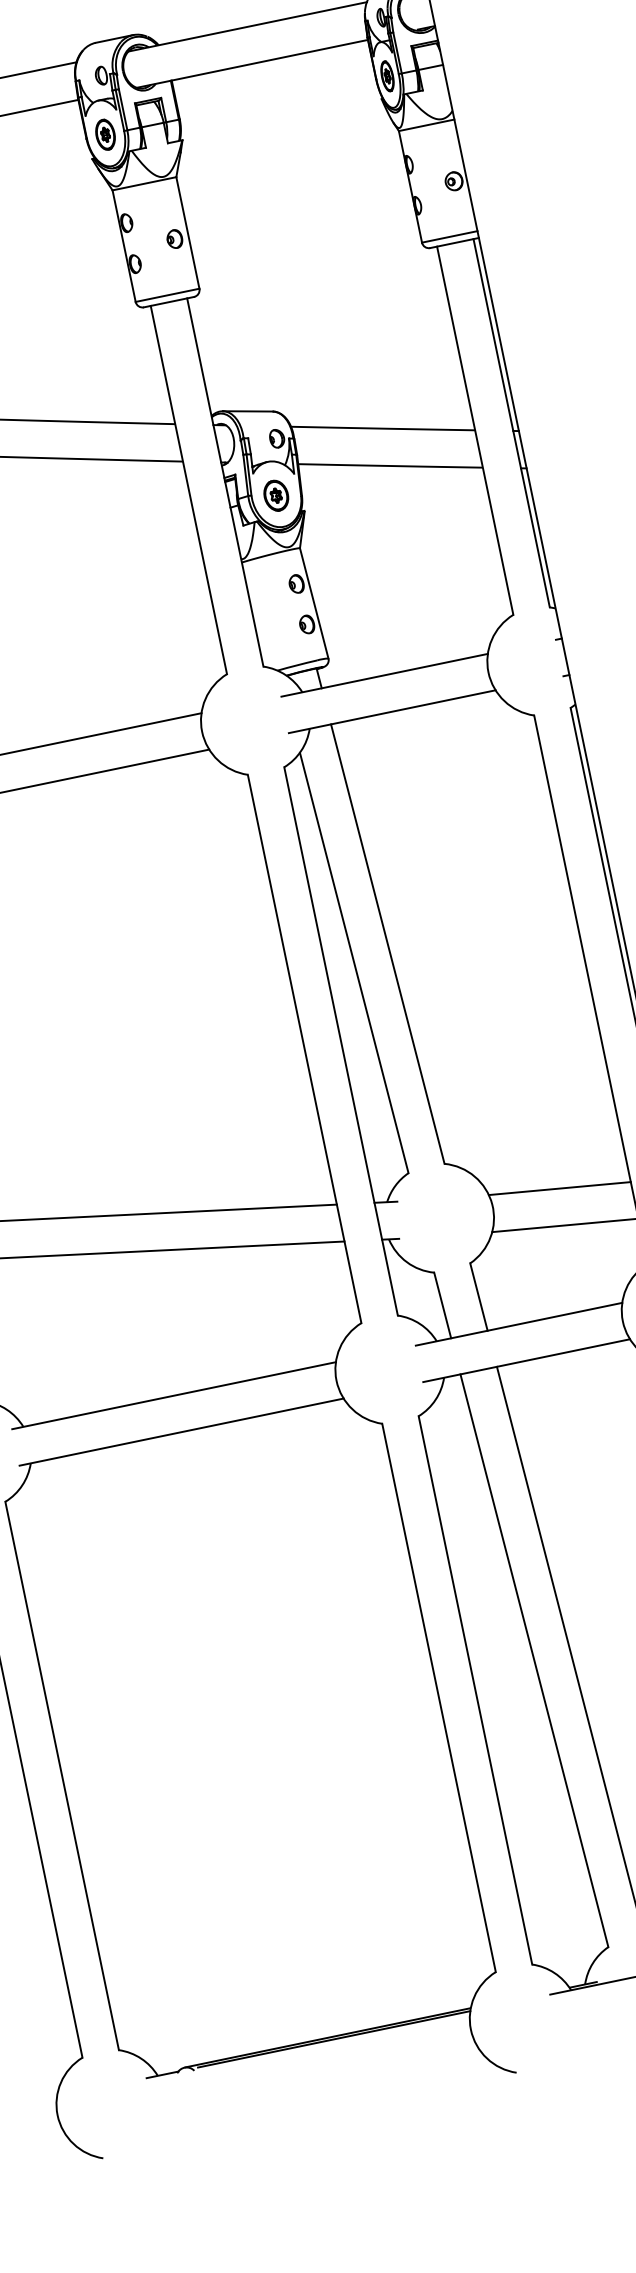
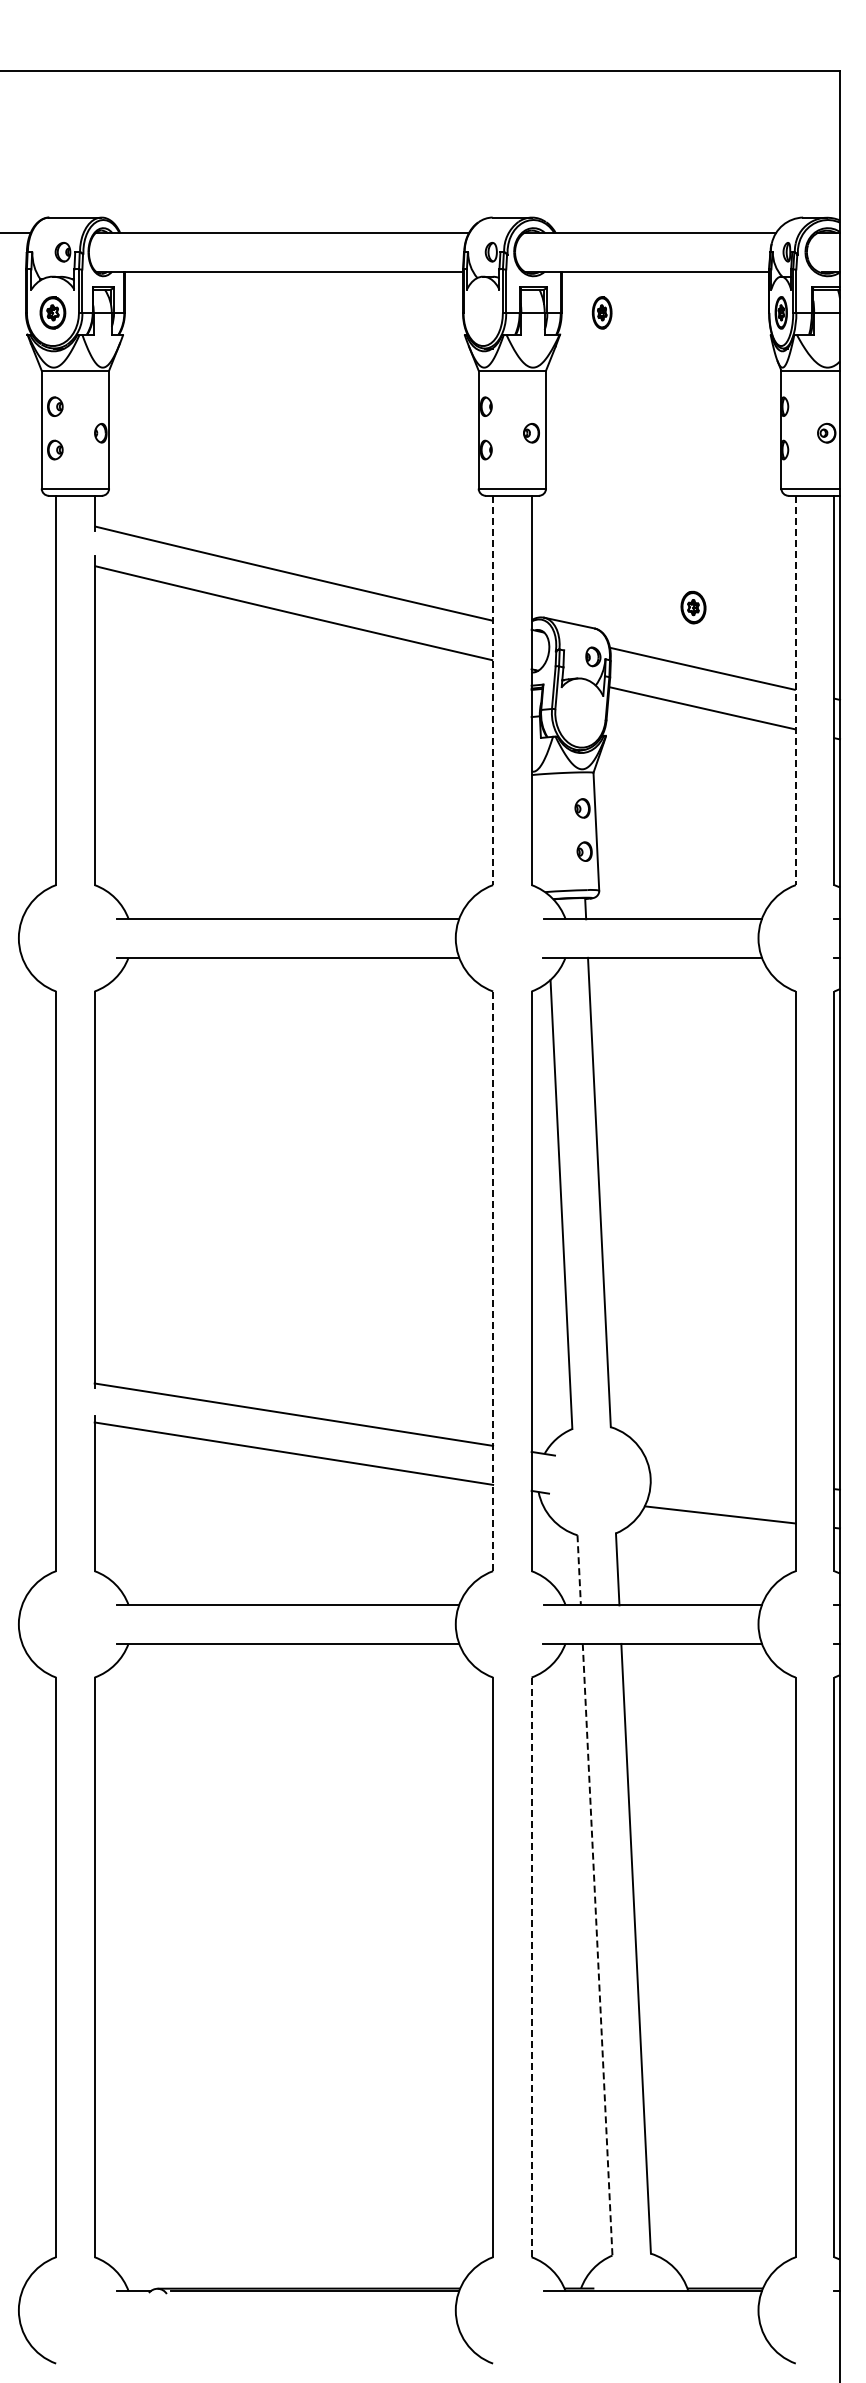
part: (104, 134) -> (601, 312), moved
line: (474, 430) -> (795, 690), solid -> dashed
line: (189, 490) -> (493, 690), solid -> dashed
part: (276, 495) -> (693, 607), moved
line: (305, 1049) -> (493, 1281), solid -> dashed
line: (559, 1188) -> (722, 1476), removed
line: (443, 1305) -> (579, 1570), solid -> dashed
line: (534, 1661) -> (597, 1950), solid -> dashed
line: (475, 1690) -> (531, 1967), solid -> dashed

